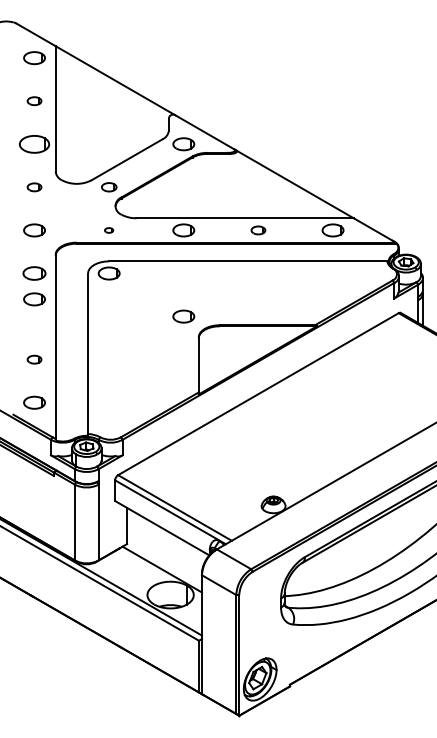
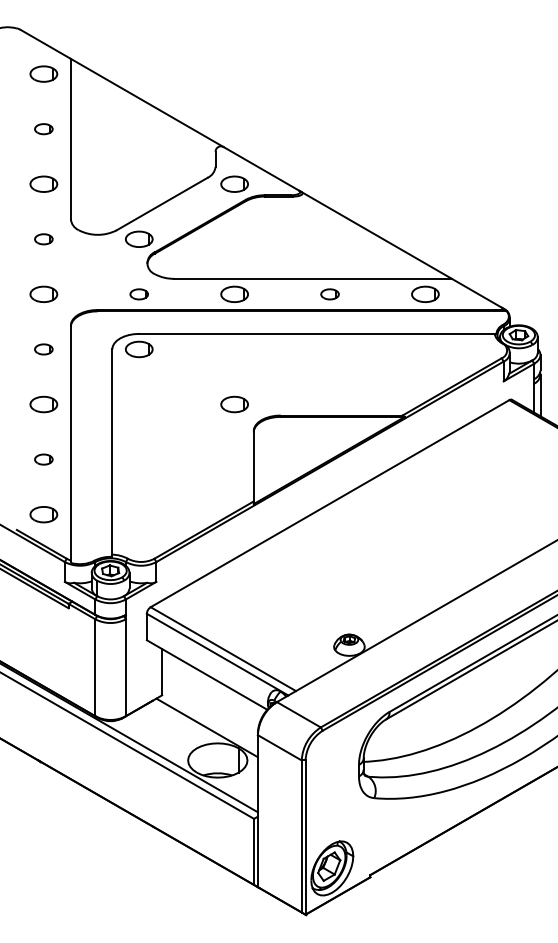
part: (34, 143) -> (43, 183), size x0.71
part: (109, 186) -> (139, 238), size x1.43
part: (108, 230) -> (138, 294), size x1.67
part: (34, 273) -> (43, 349), size x0.62
part: (34, 299) -> (43, 404), moved

